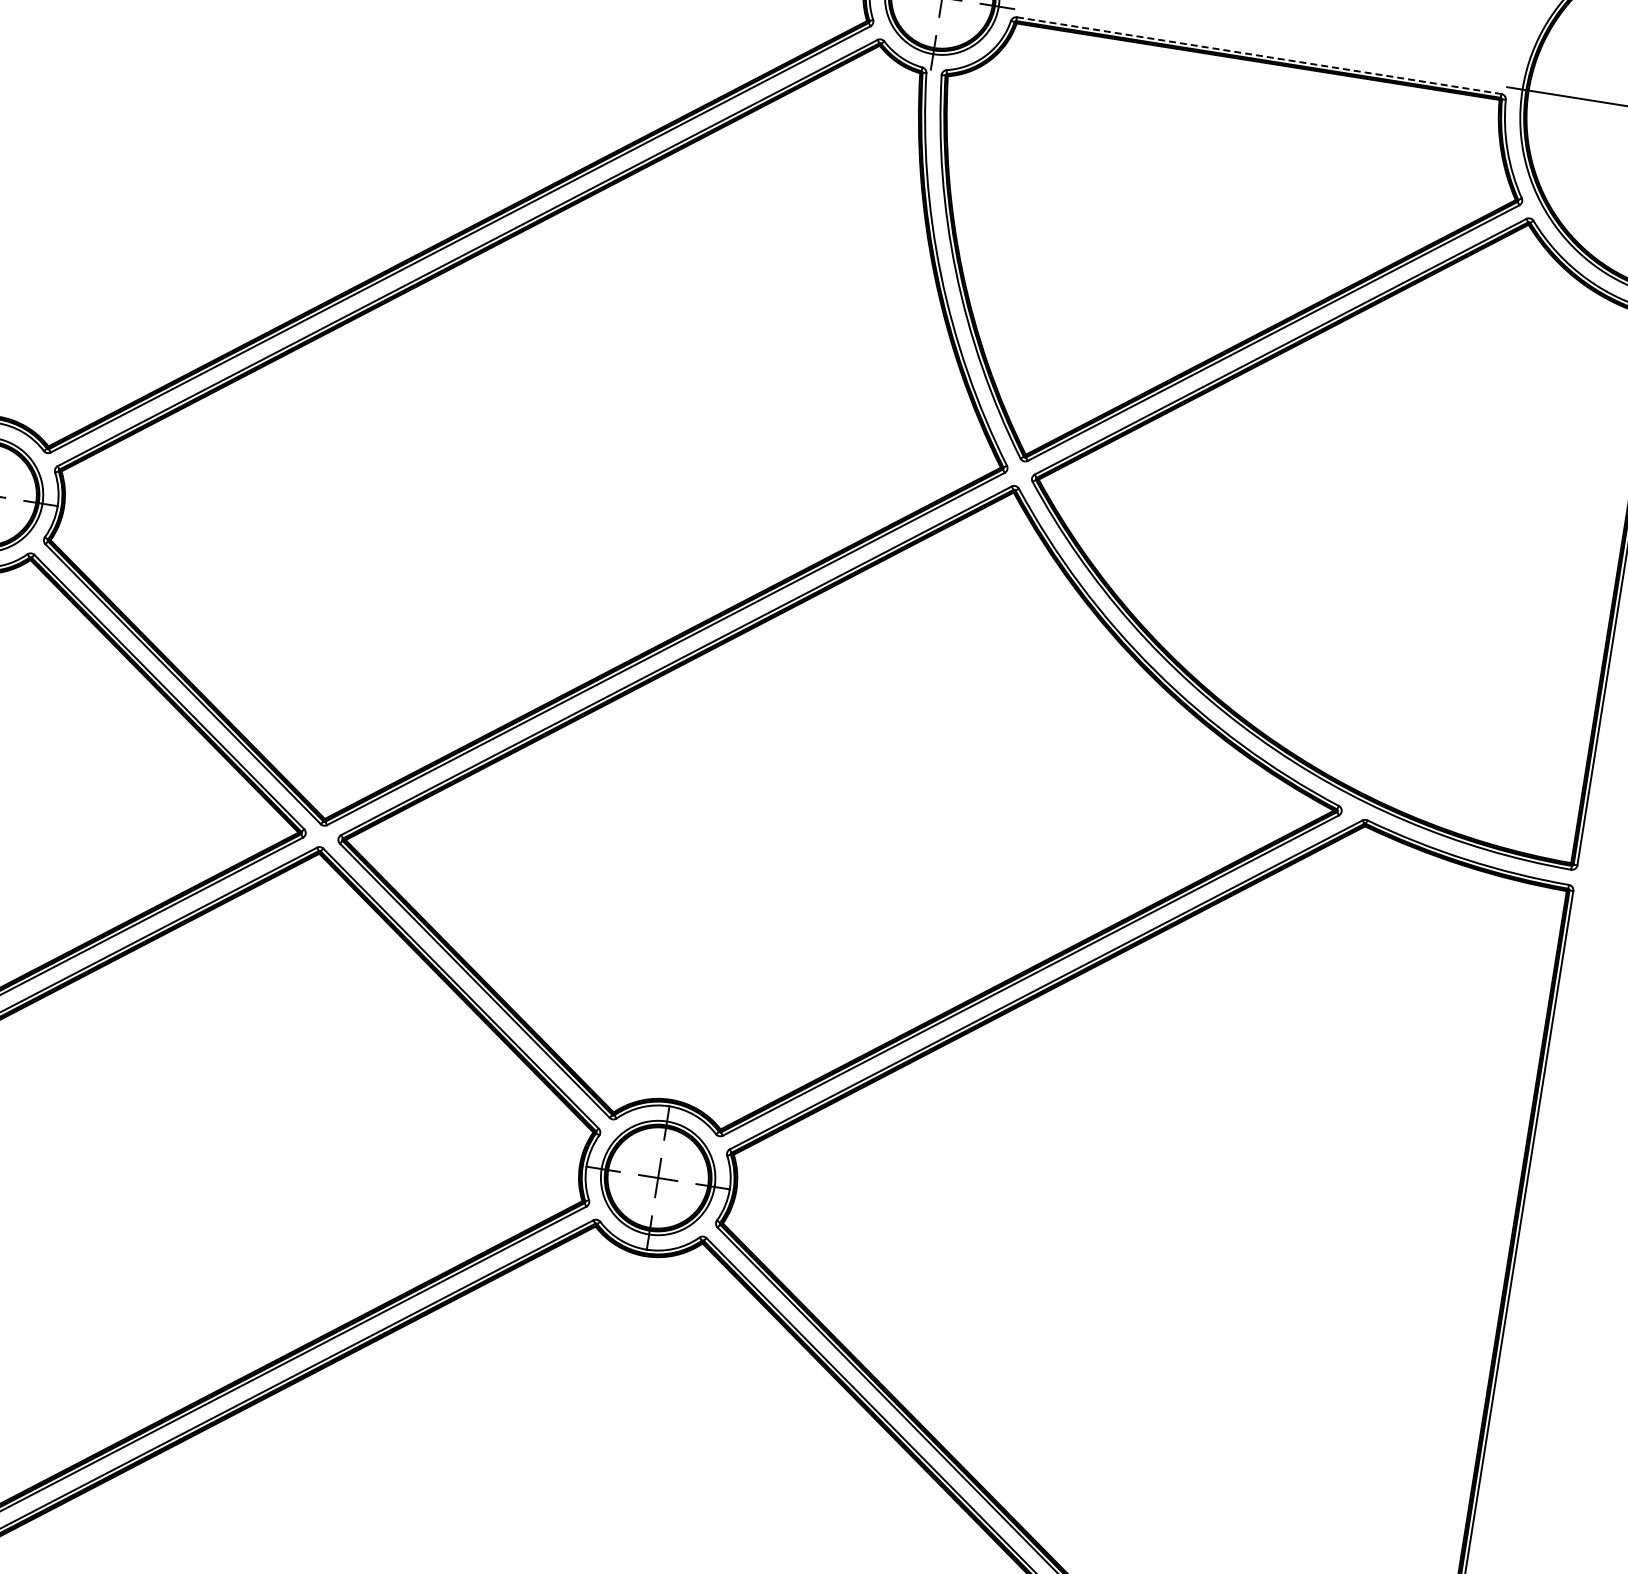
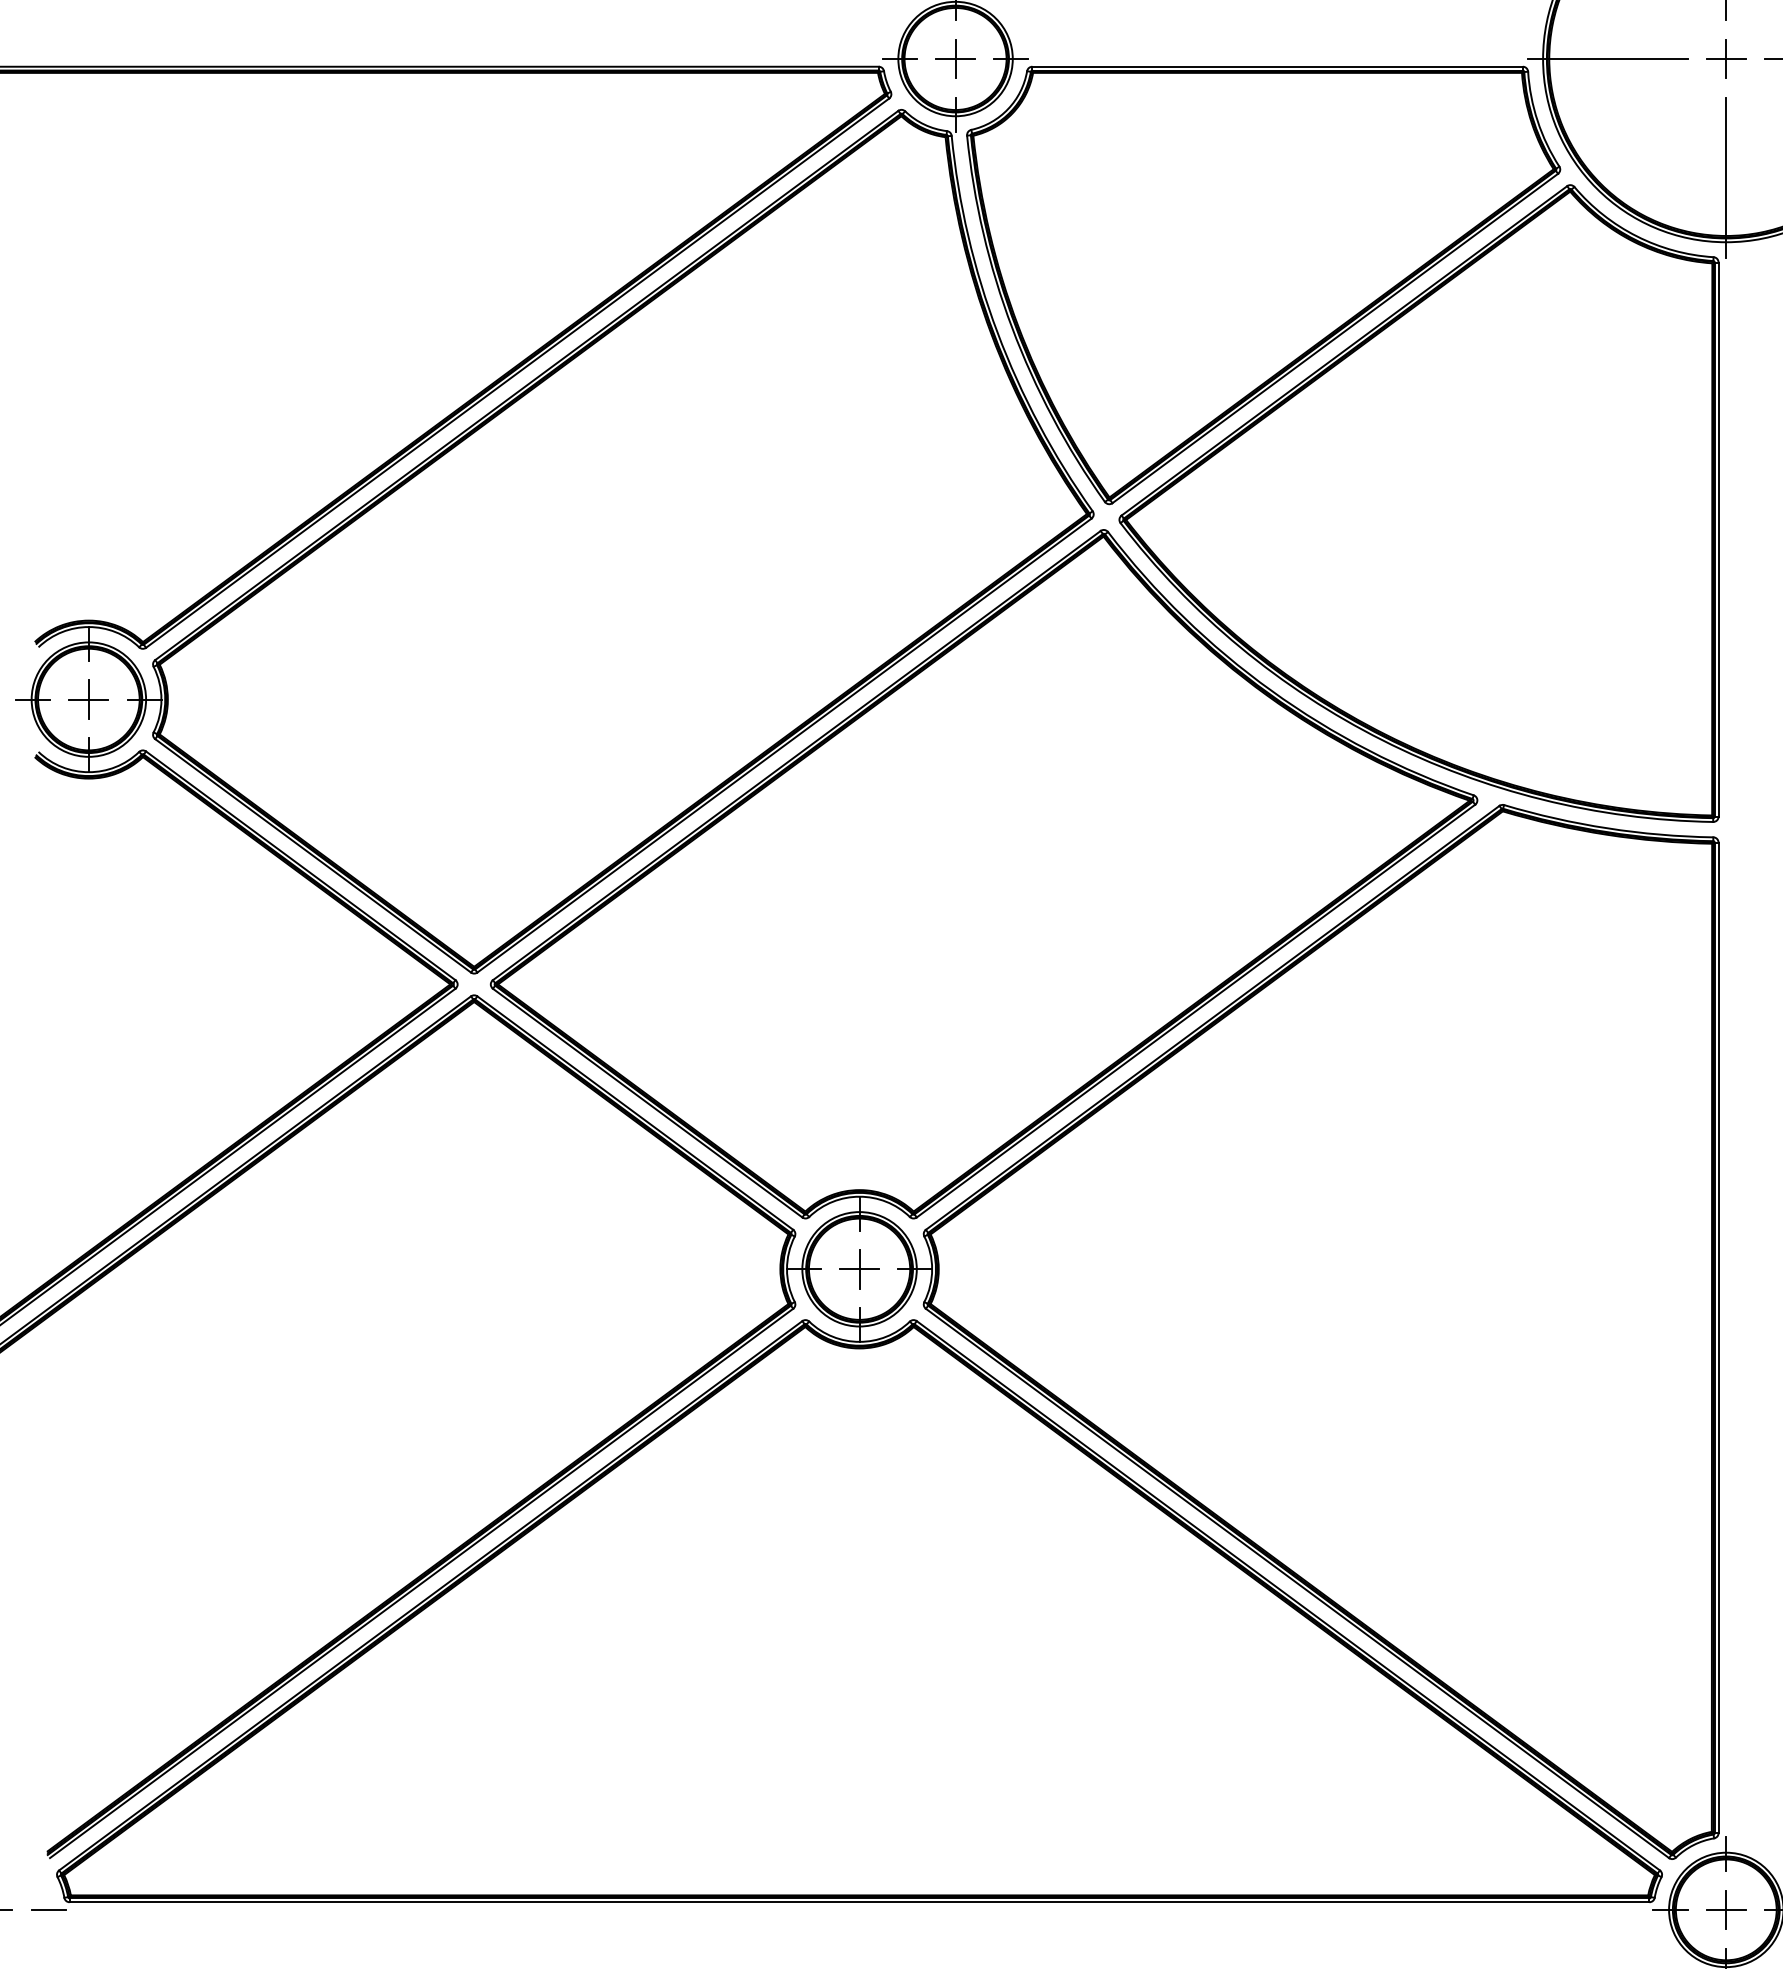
line: (1260, 55) -> (1278, 66), dashed -> solid

